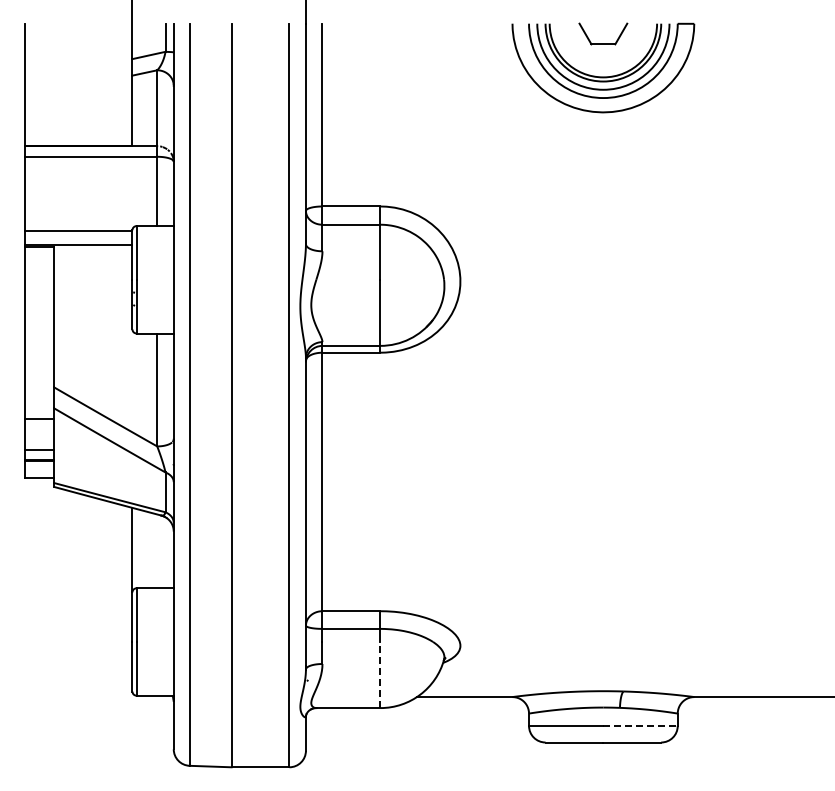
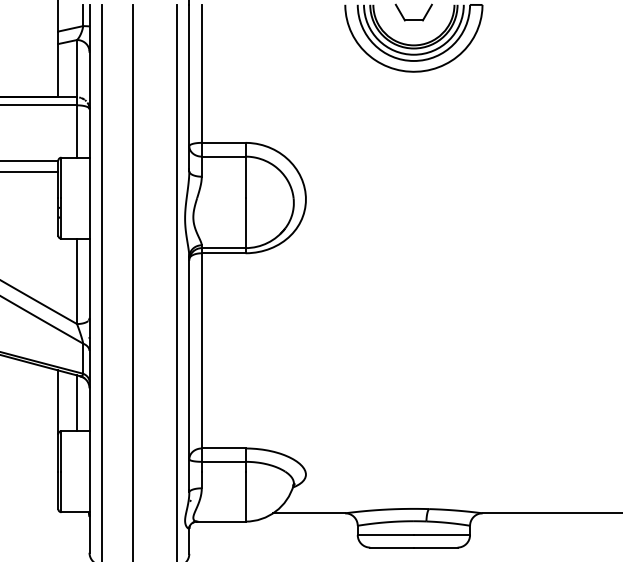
line: (157, 551) -> (77, 403), added
line: (380, 674) -> (245, 496), dashed -> solid
line: (641, 725) -> (442, 534), dashed -> solid

